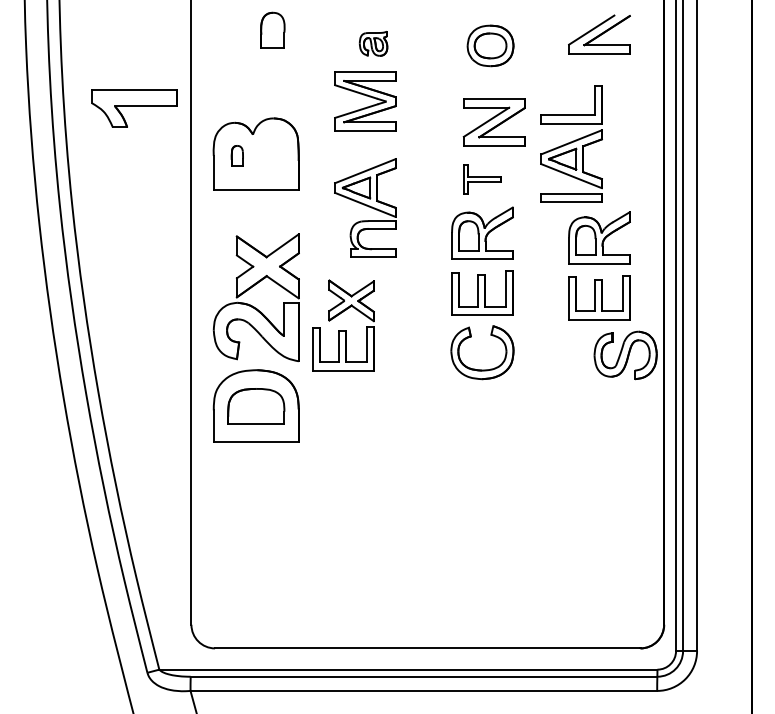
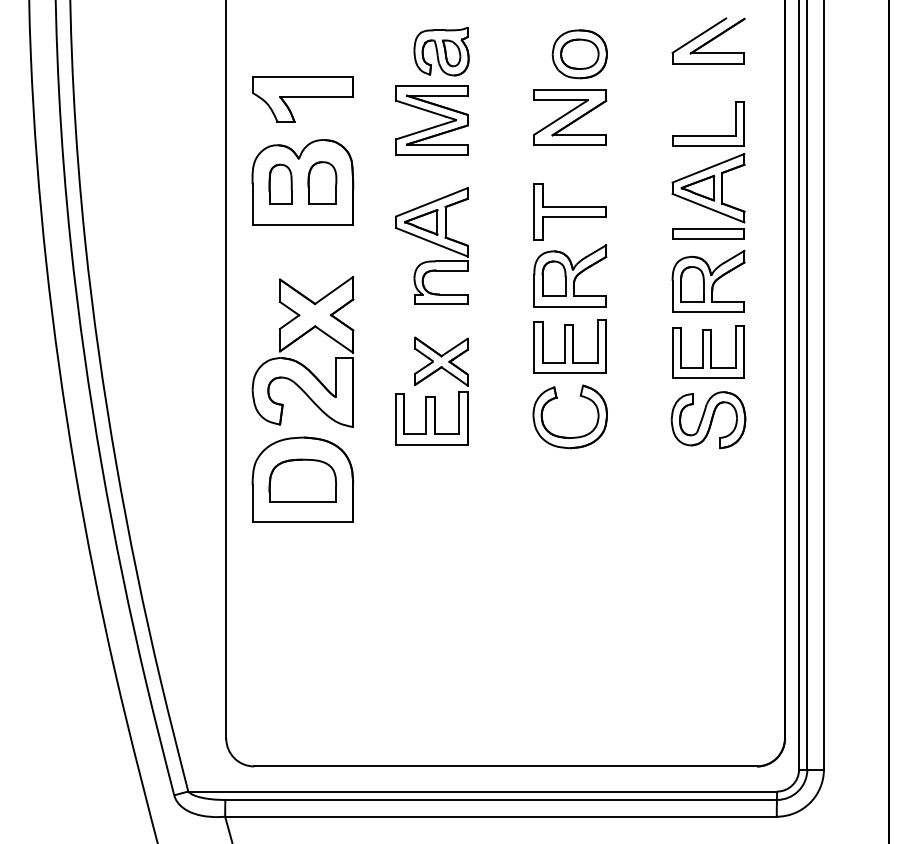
part: (272, 30) -> (322, 182), moved
part: (373, 43) -> (441, 51), size x1.67
part: (134, 108) -> (302, 99), moved
part: (494, 122) -> (570, 117), moved
part: (571, 144) -> (708, 170), moved
part: (237, 155) -> (280, 183), size x1.67
part: (481, 178) -> (569, 211), size x1.67
part: (343, 325) -> (431, 390), moved
part: (625, 355) -> (708, 420), moved

